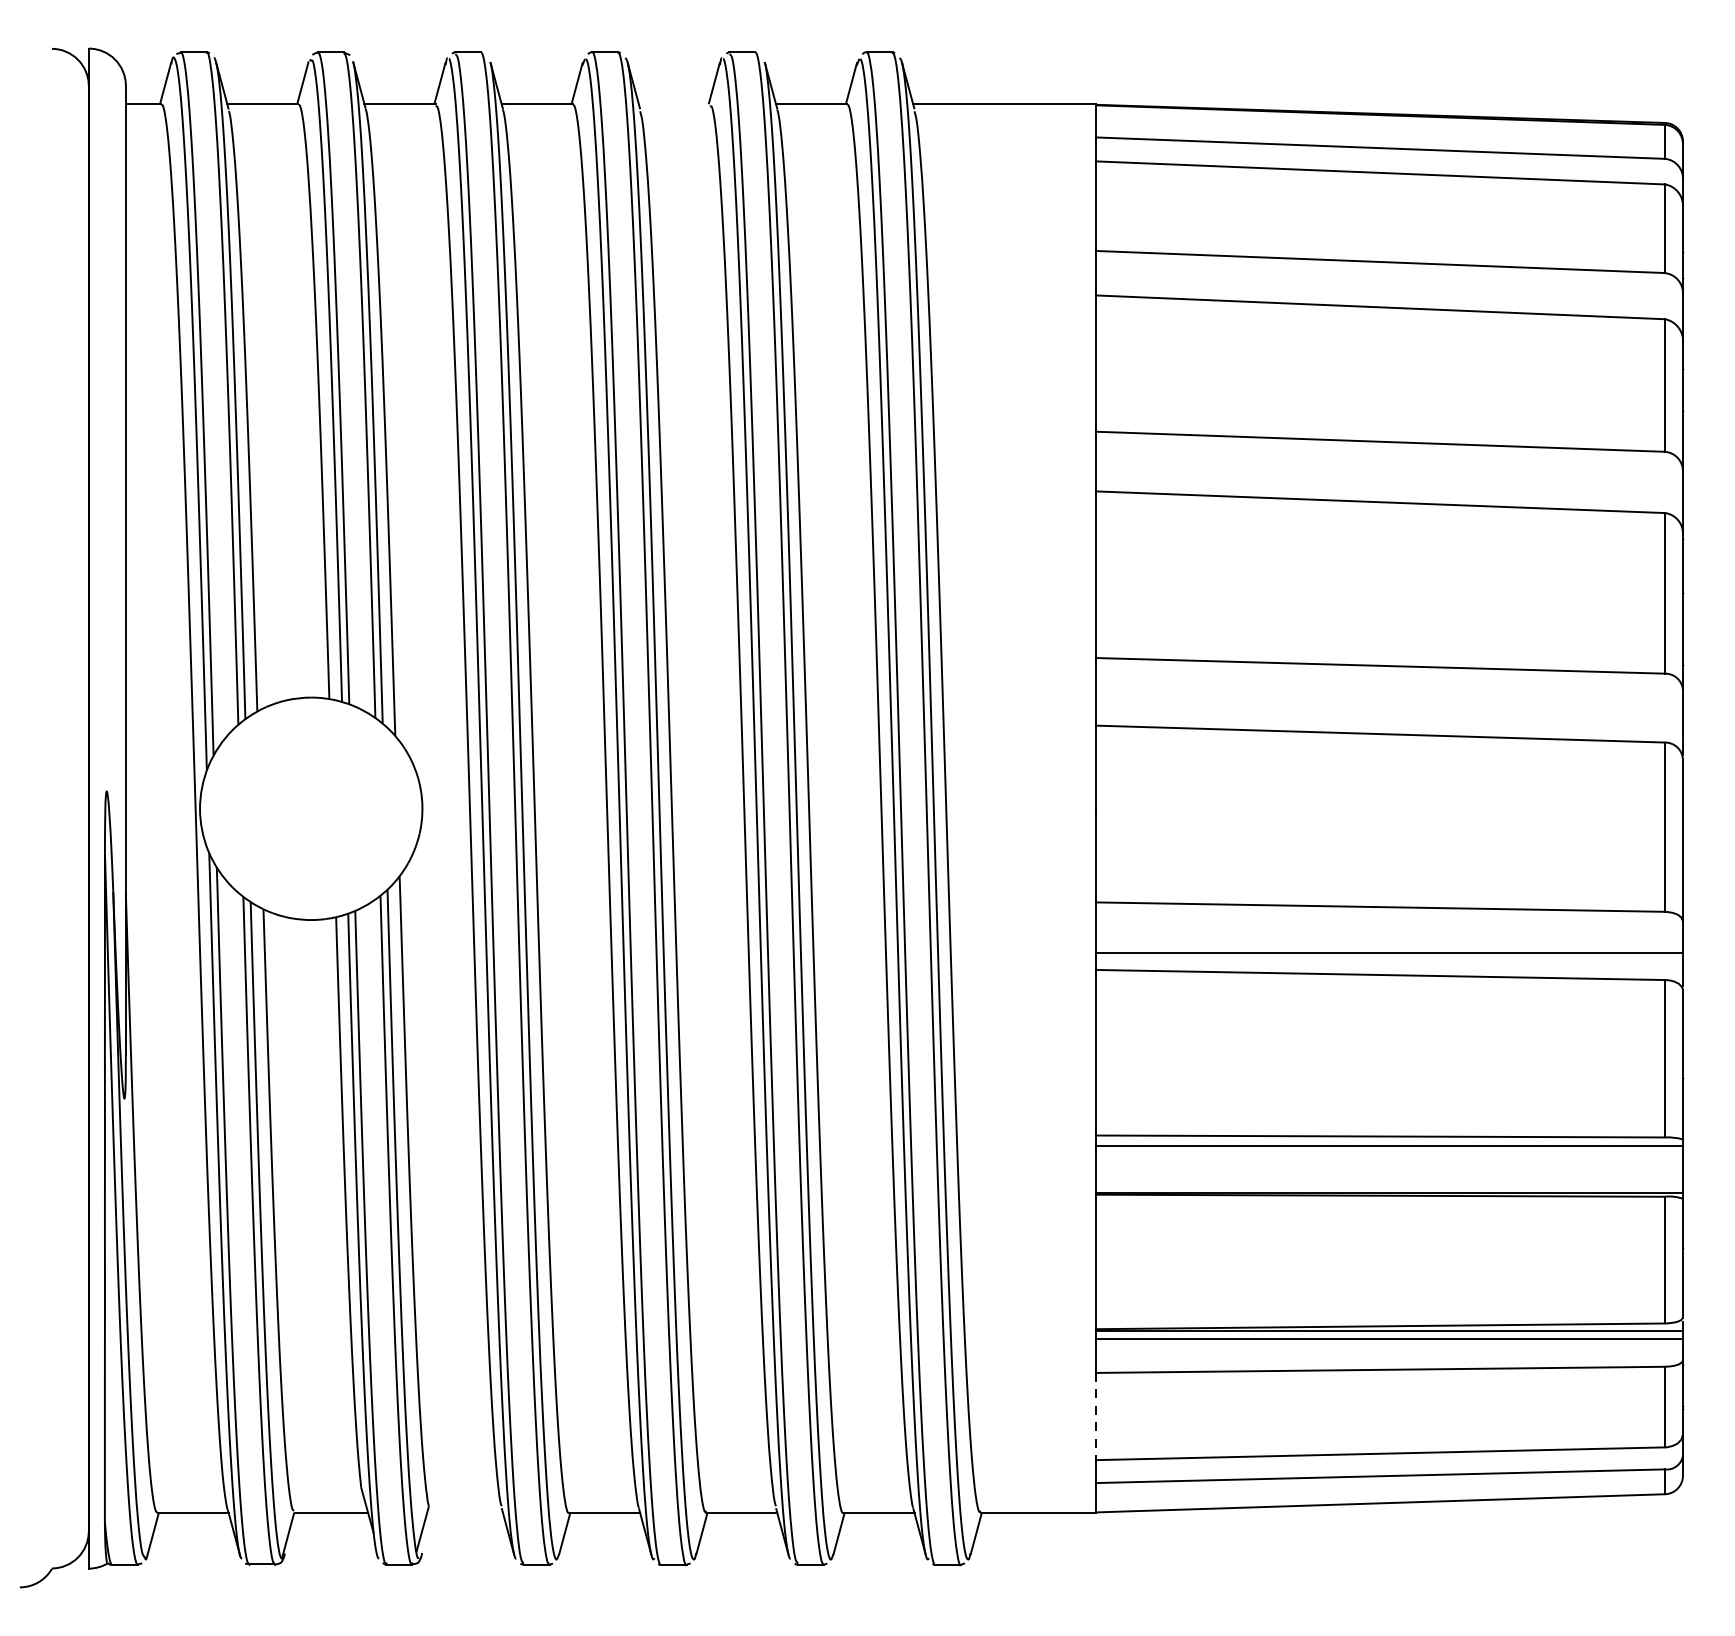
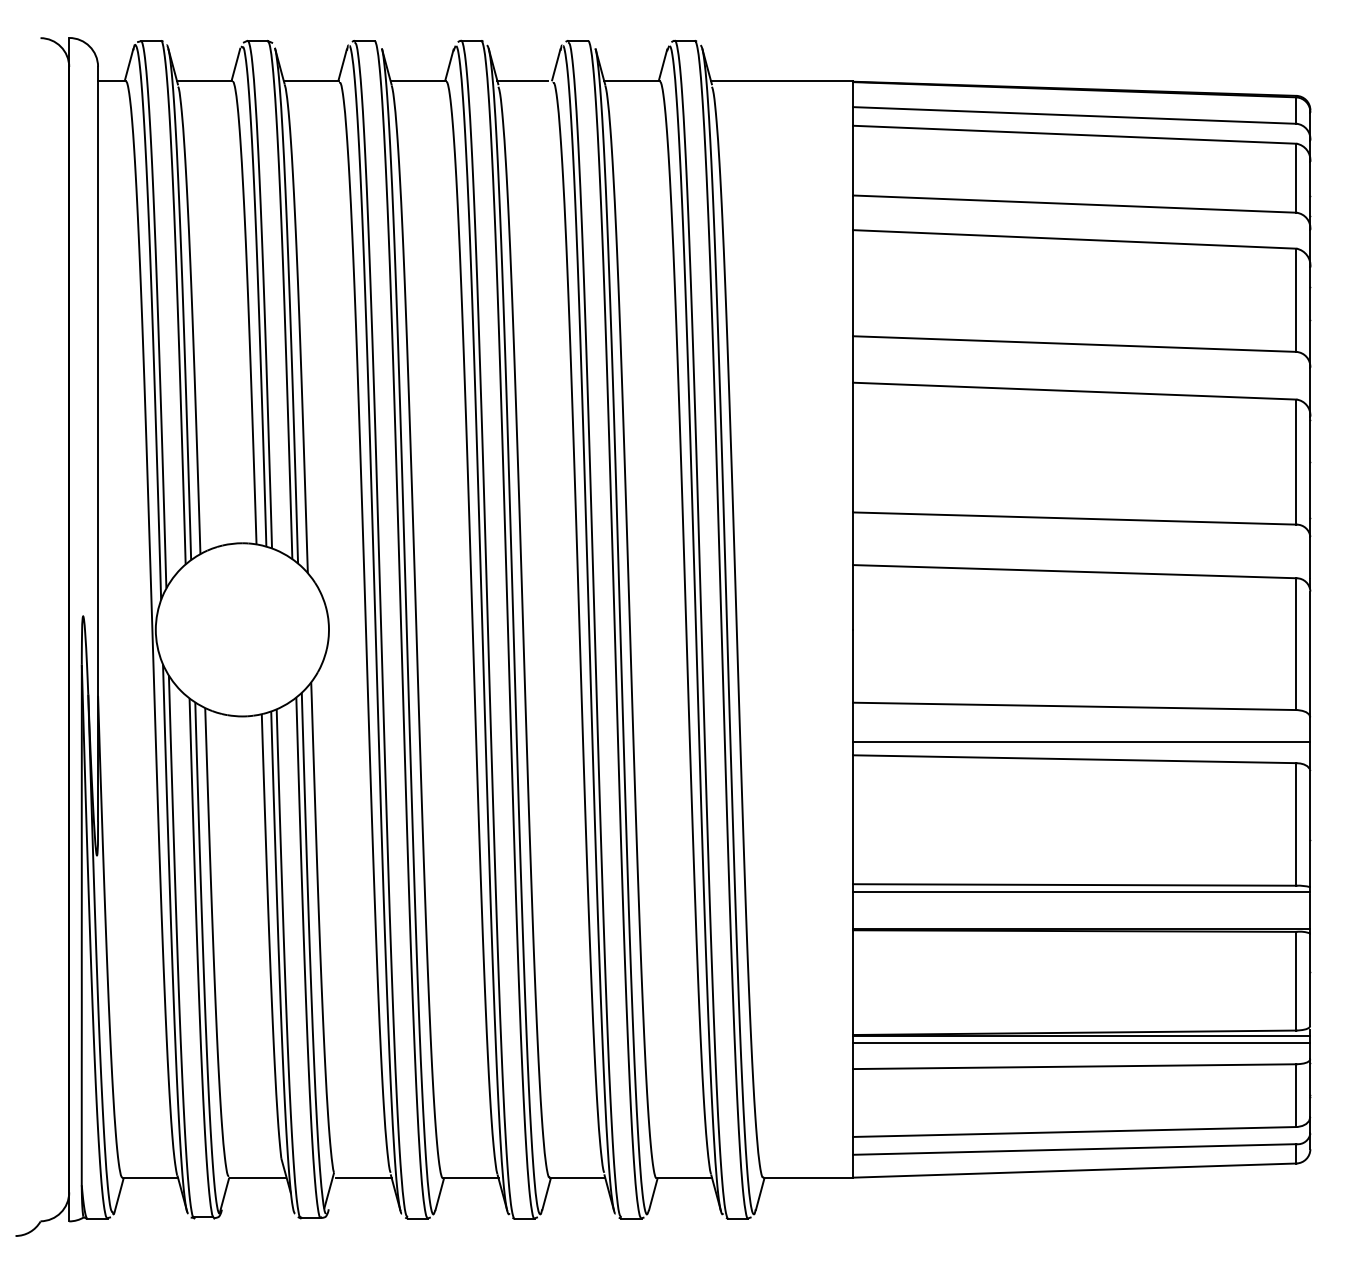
line: (670, 104) -> (522, 81), added
line: (1096, 1417) -> (853, 1103), dashed -> solid
line: (466, 1513) -> (363, 1178), added

